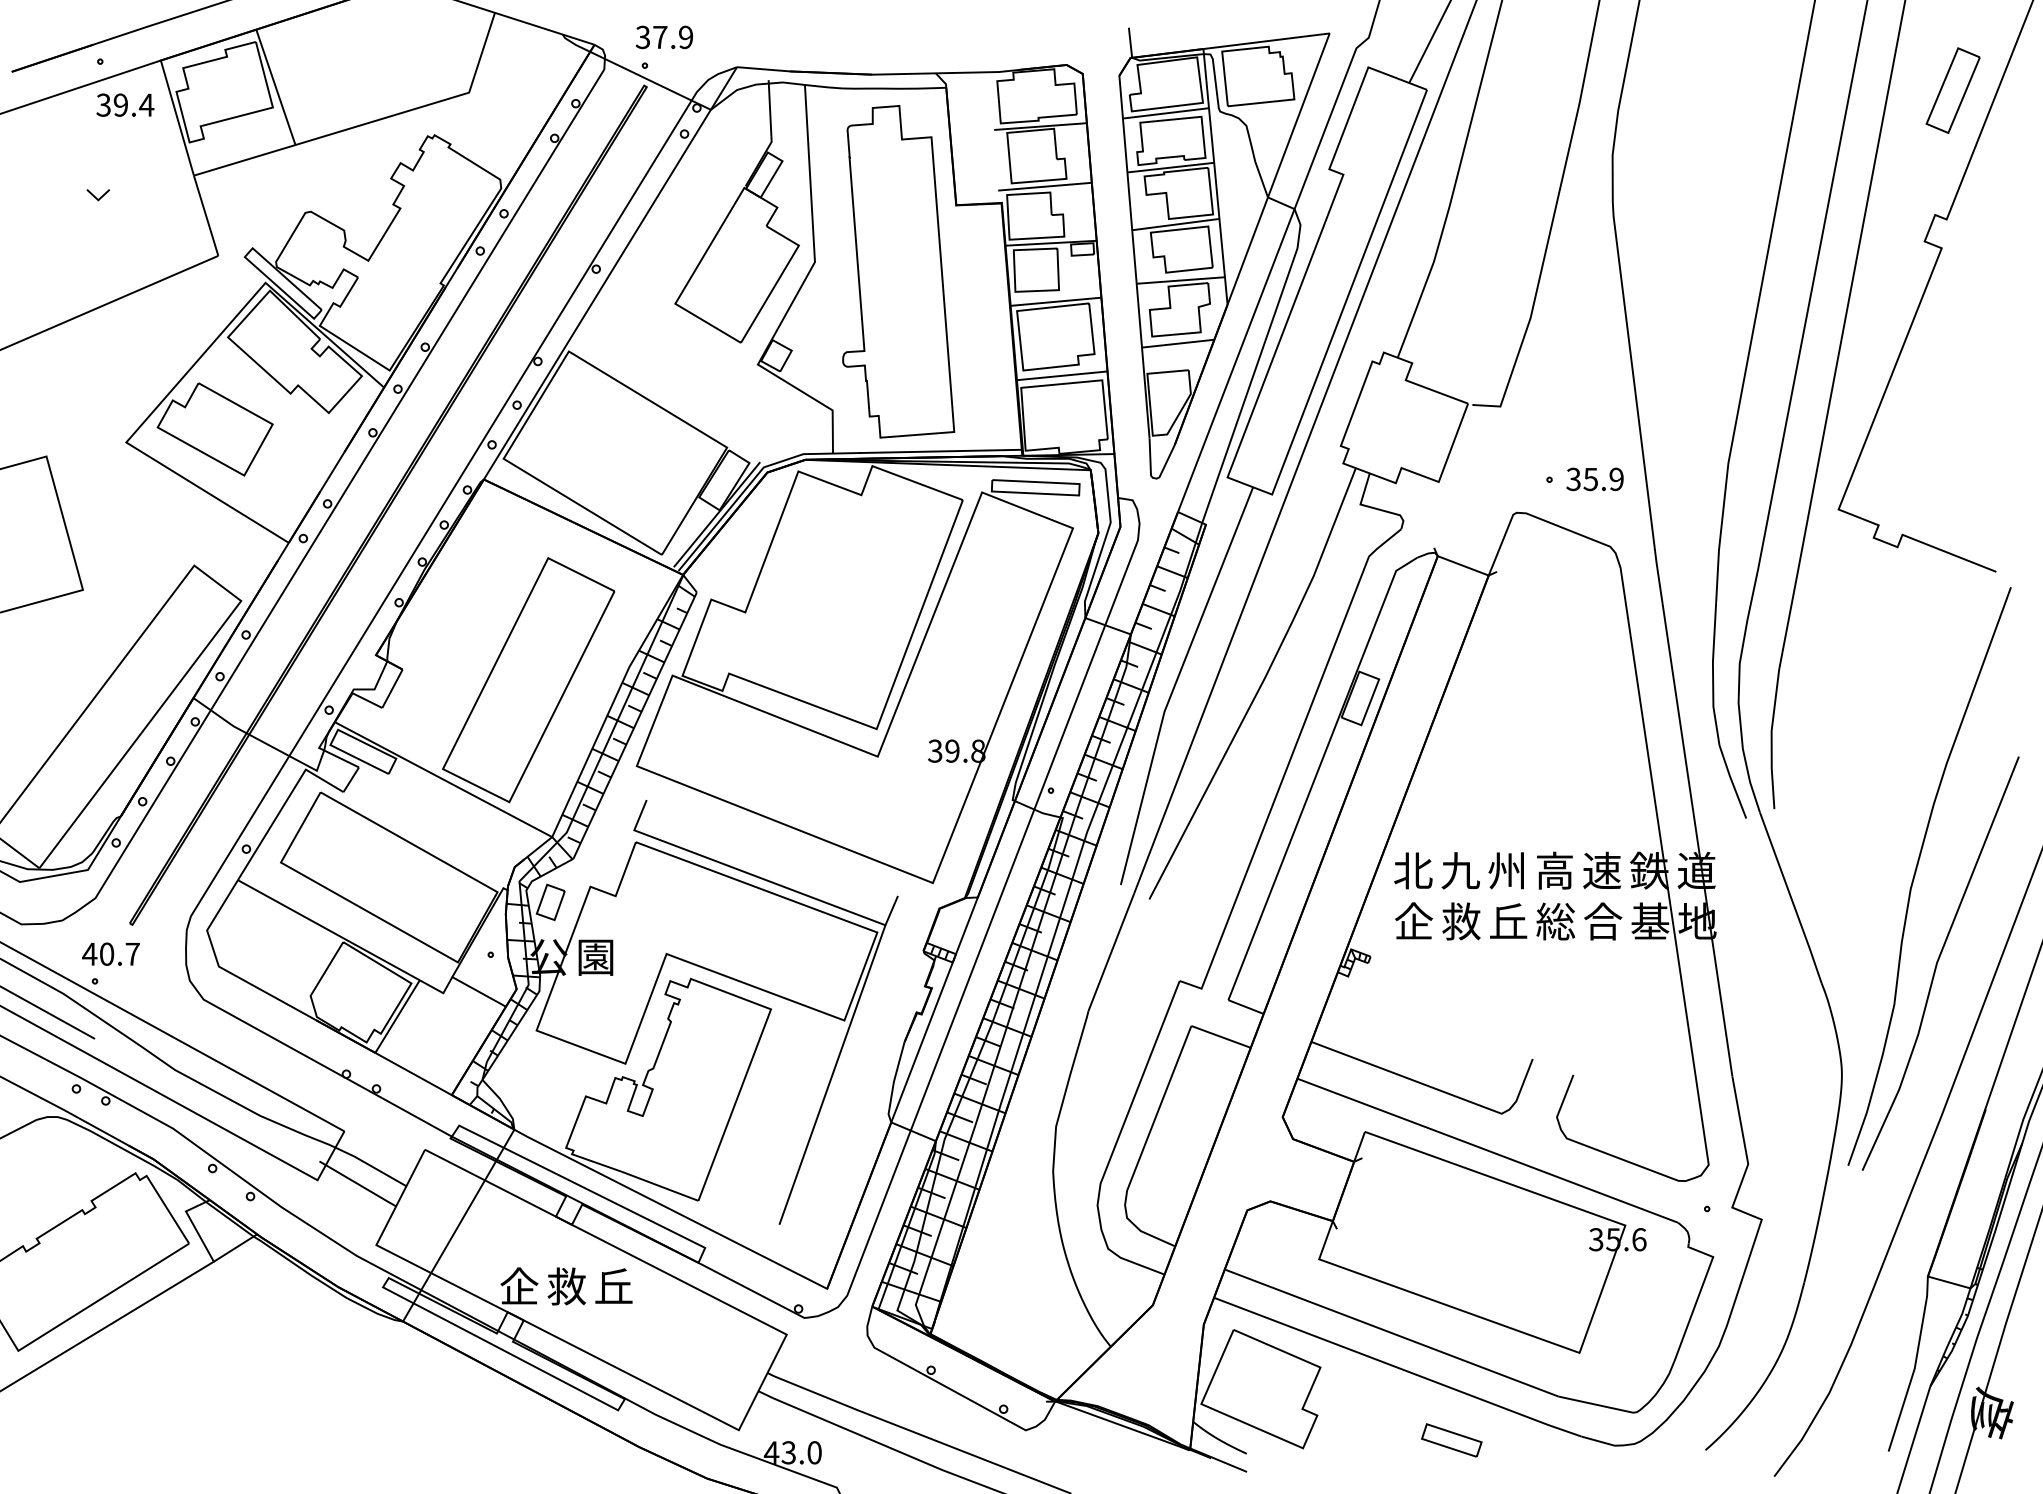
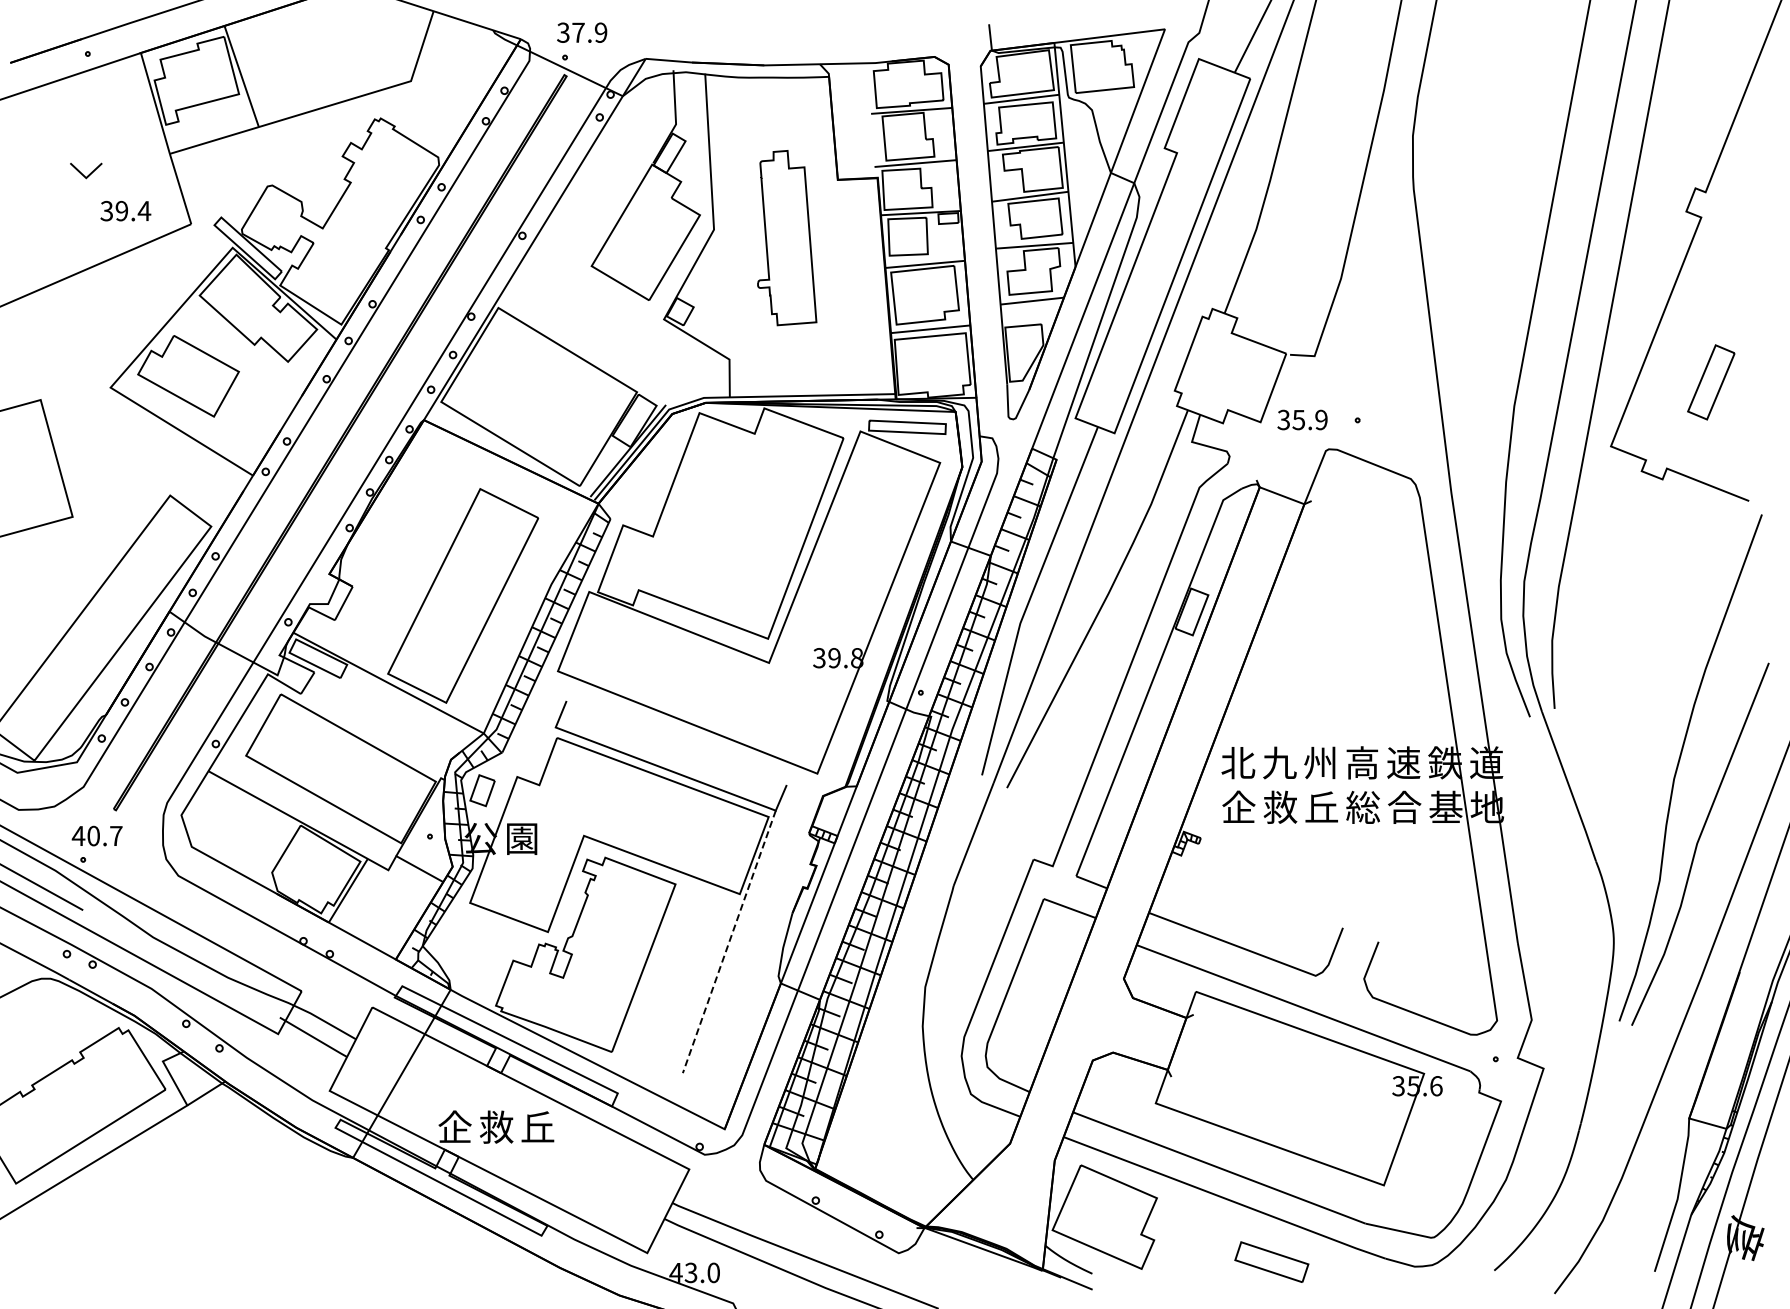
part: (1953, 90) -> (1711, 382), moved
text: (125, 105) -> (125, 211), moved
part: (97, 194) -> (85, 170), size x1.6
part: (897, 271) -> (786, 237), size x0.6
text: (1595, 478) -> (1302, 419), moved
line: (832, 1075) -> (729, 942), solid -> dashed
part: (1452, 1439) -> (1272, 1261), size x1.4

